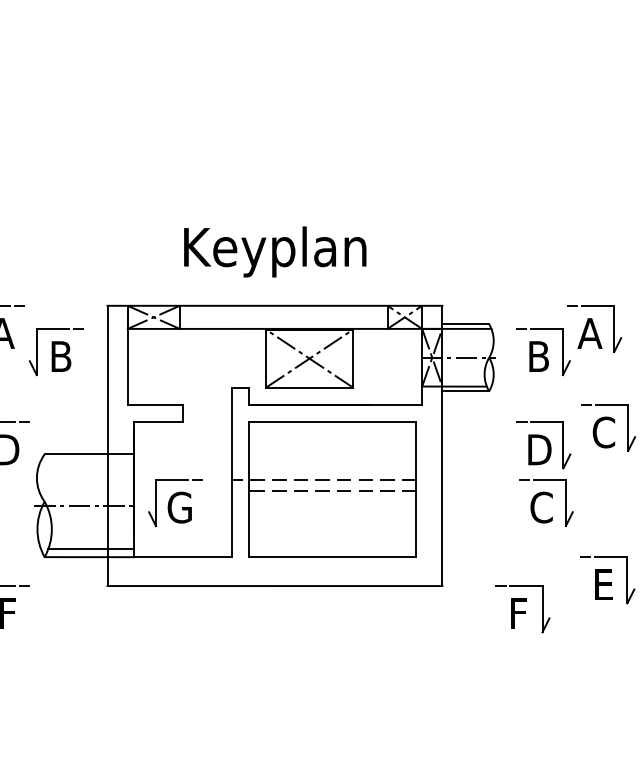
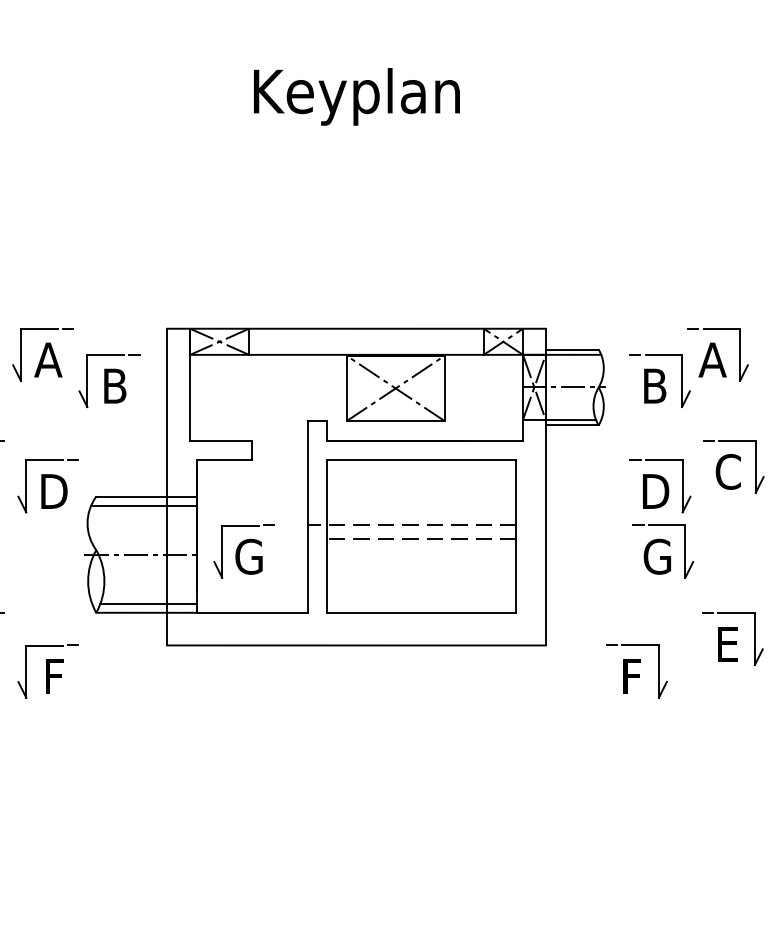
text: (274, 251) -> (356, 96), moved
line: (86, 462) -> (143, 505), added
text: (541, 507) -> (657, 556), C -> G

